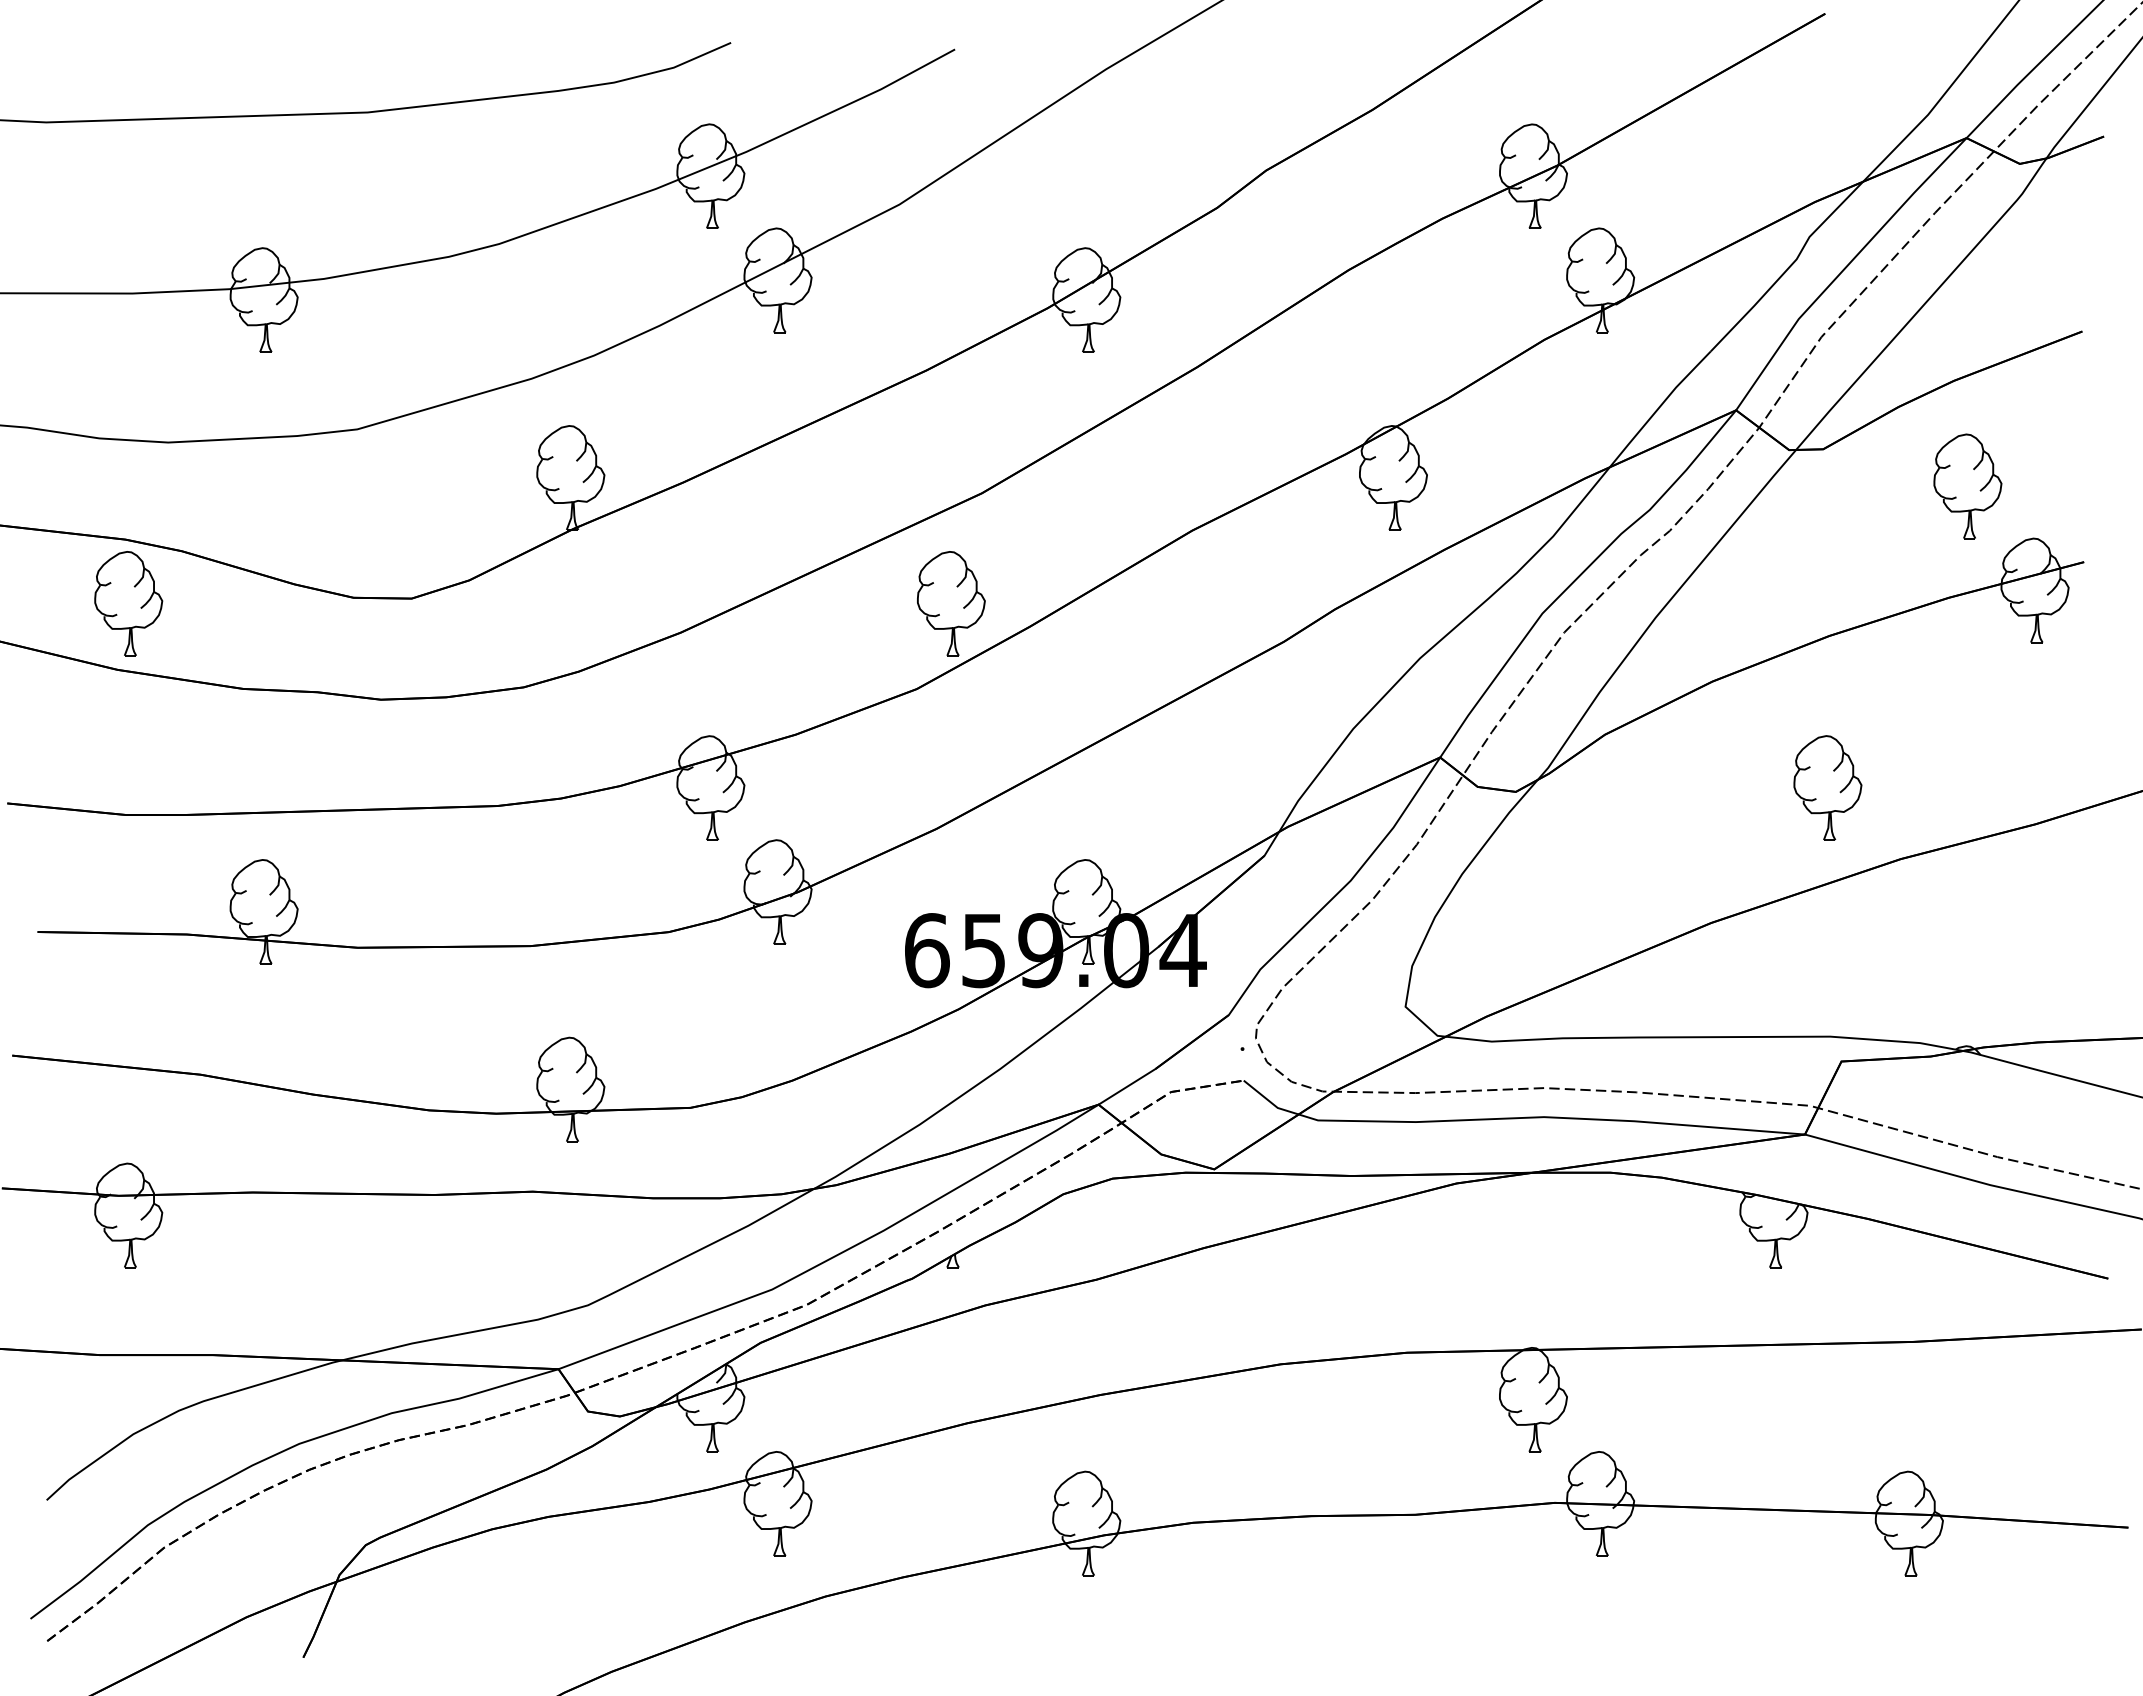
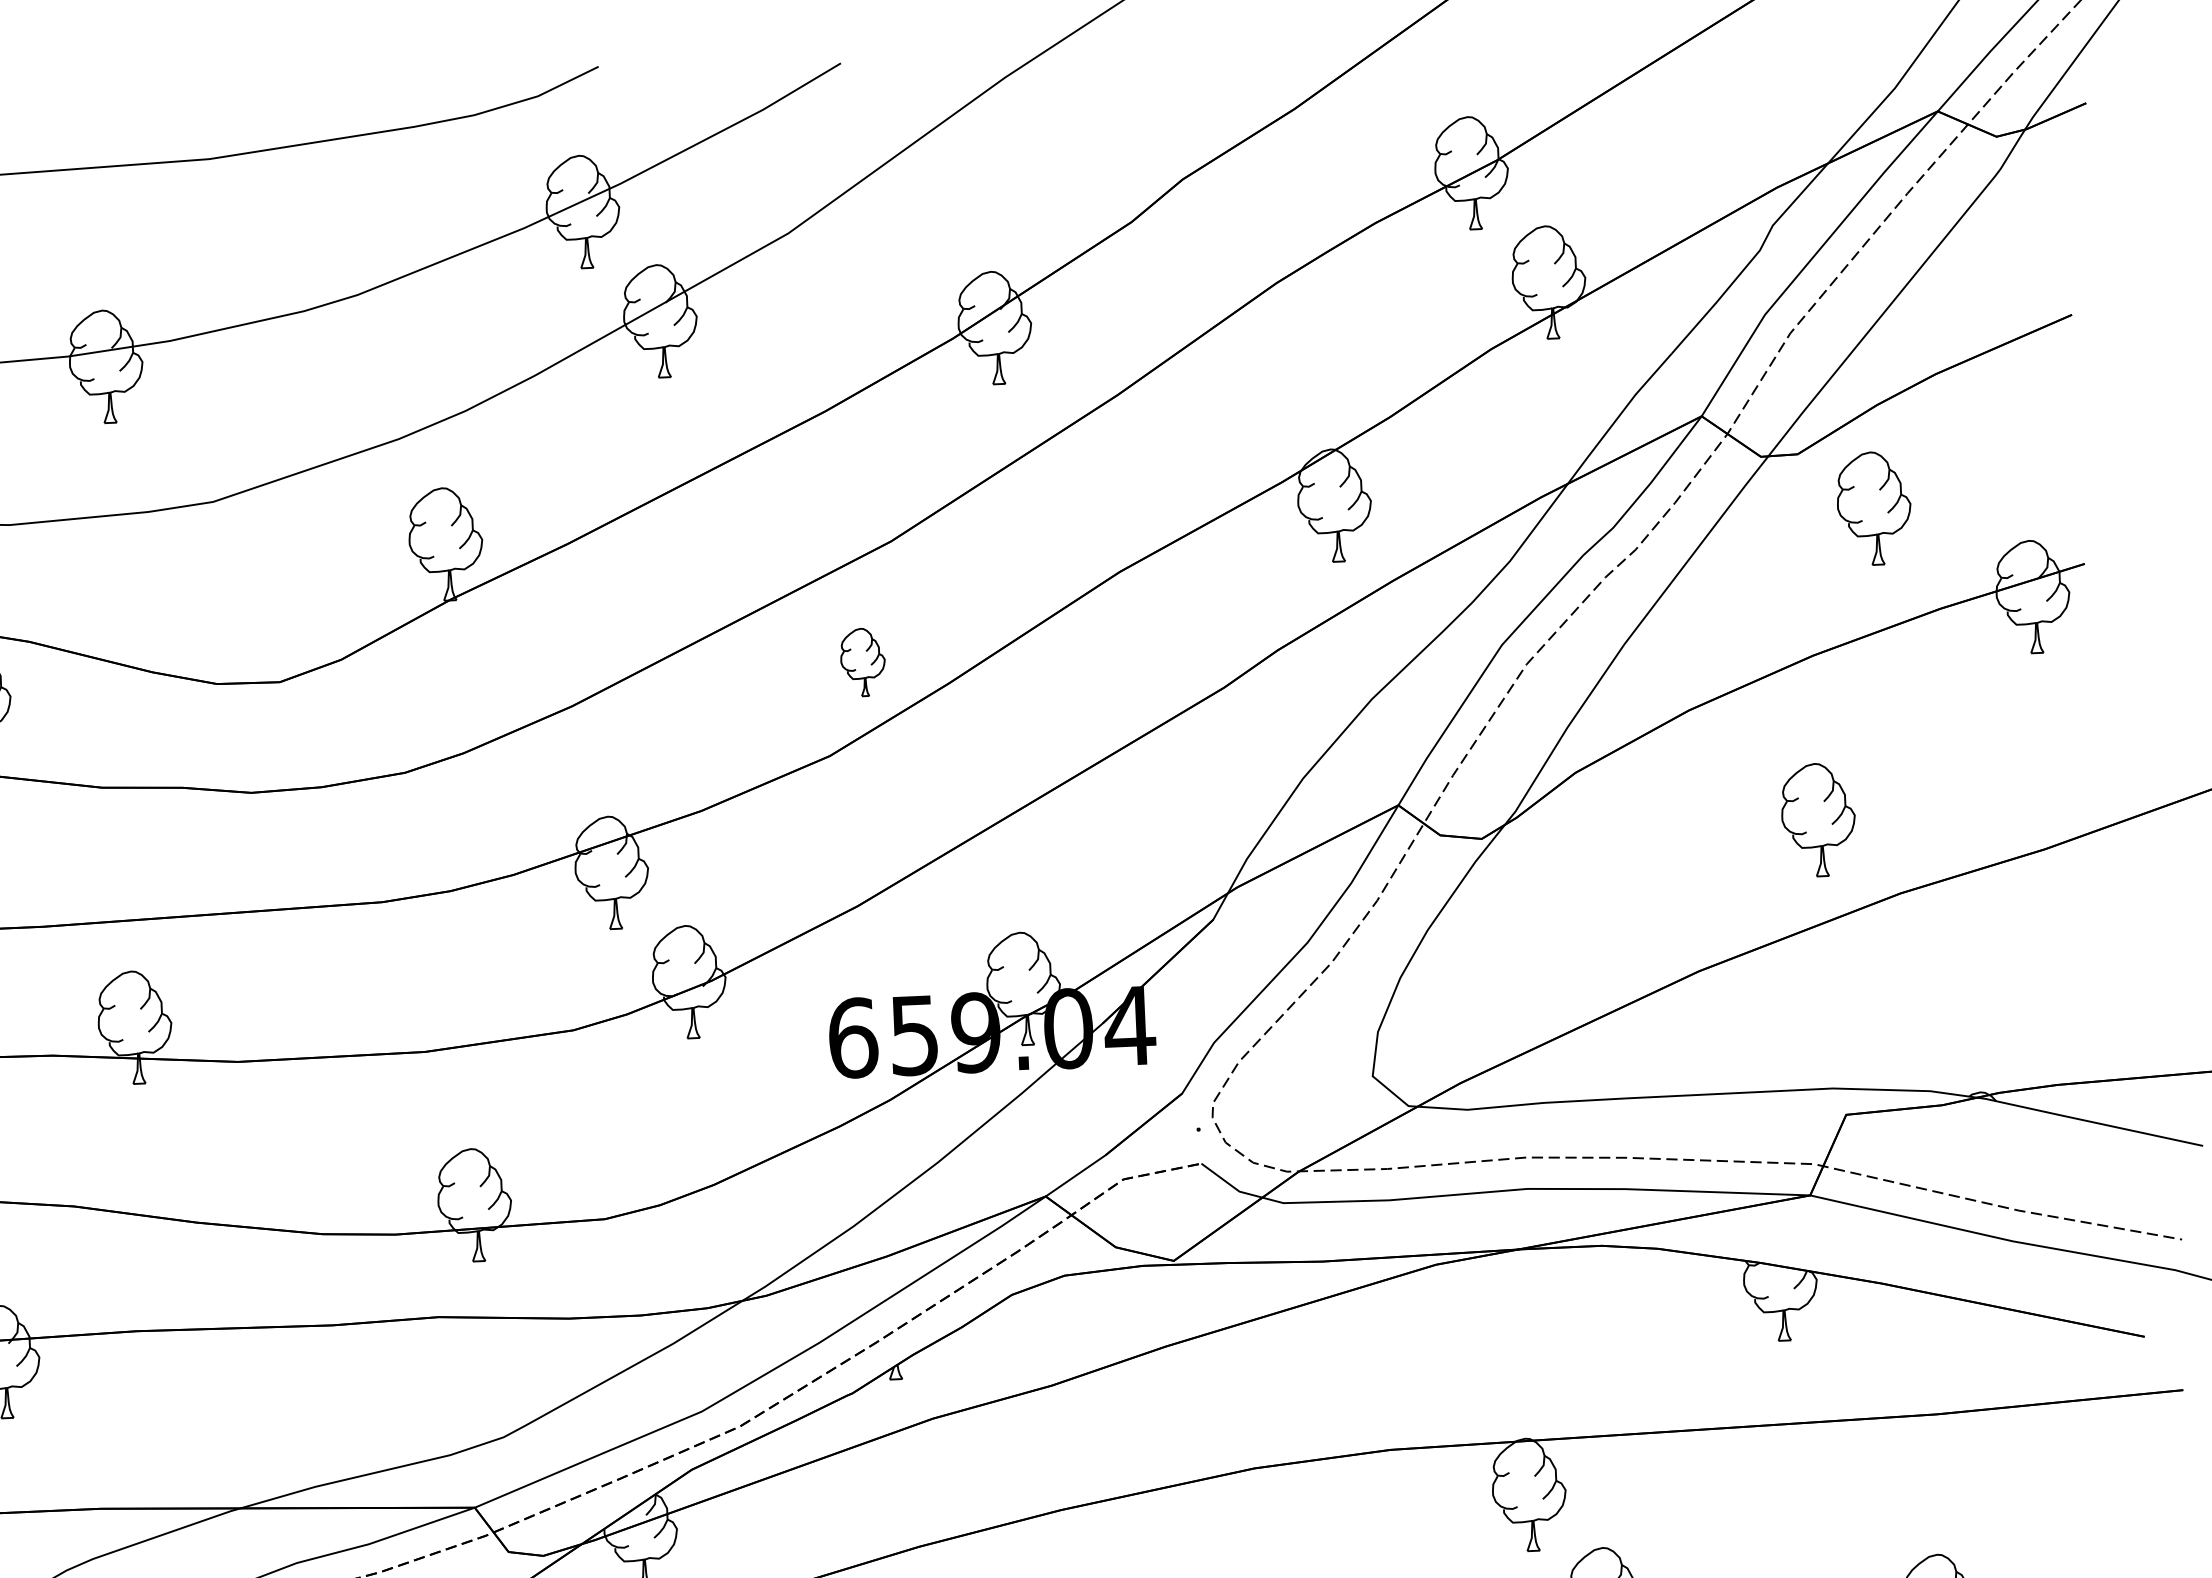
part: (1967, 486) -> (1873, 508), moved
part: (951, 603) -> (863, 662), size x0.6

